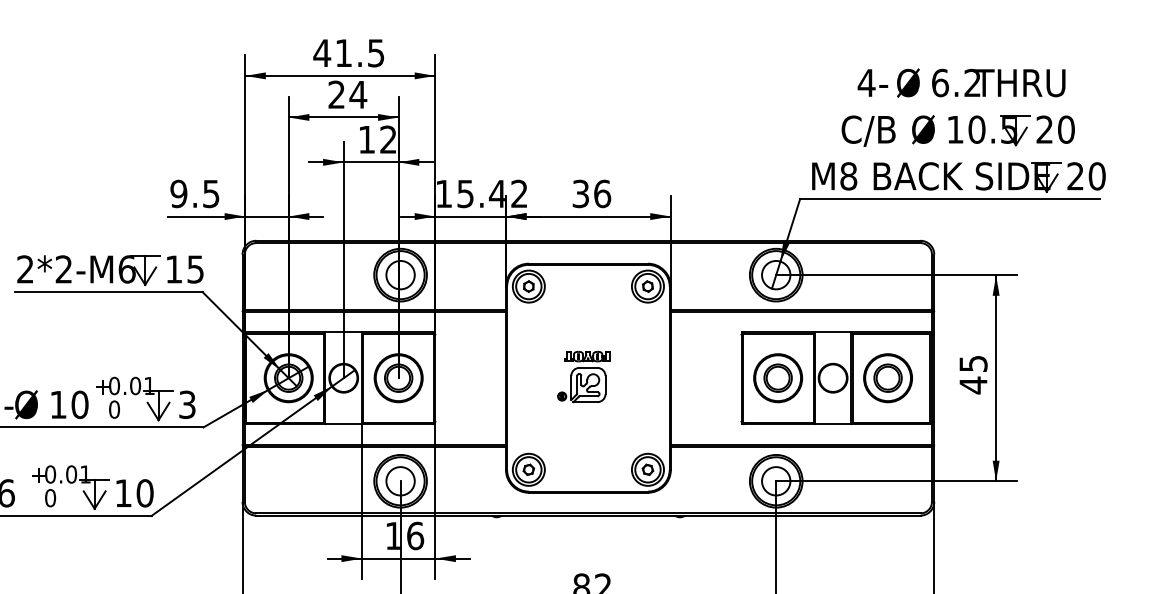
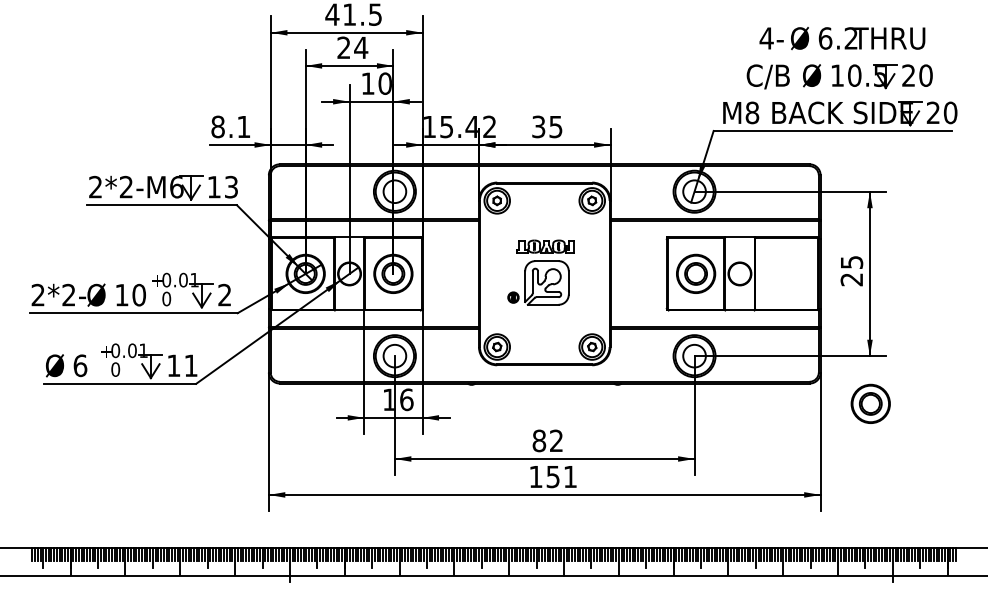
text: (387, 139) -> (384, 83), 12 -> 10
text: (194, 193) -> (230, 126), 9.5 -> 8.1
text: (601, 193) -> (555, 126), 36 -> 35
text: (195, 268) -> (231, 186), 15 -> 13
part: (583, 377) -> (540, 273), size x1.6
part: (887, 377) -> (870, 403), moved
text: (972, 385) -> (851, 279), 45 -> 25
text: (186, 405) -> (224, 295), 3 -> 2
text: (144, 492) -> (190, 365), 10 -> 11

